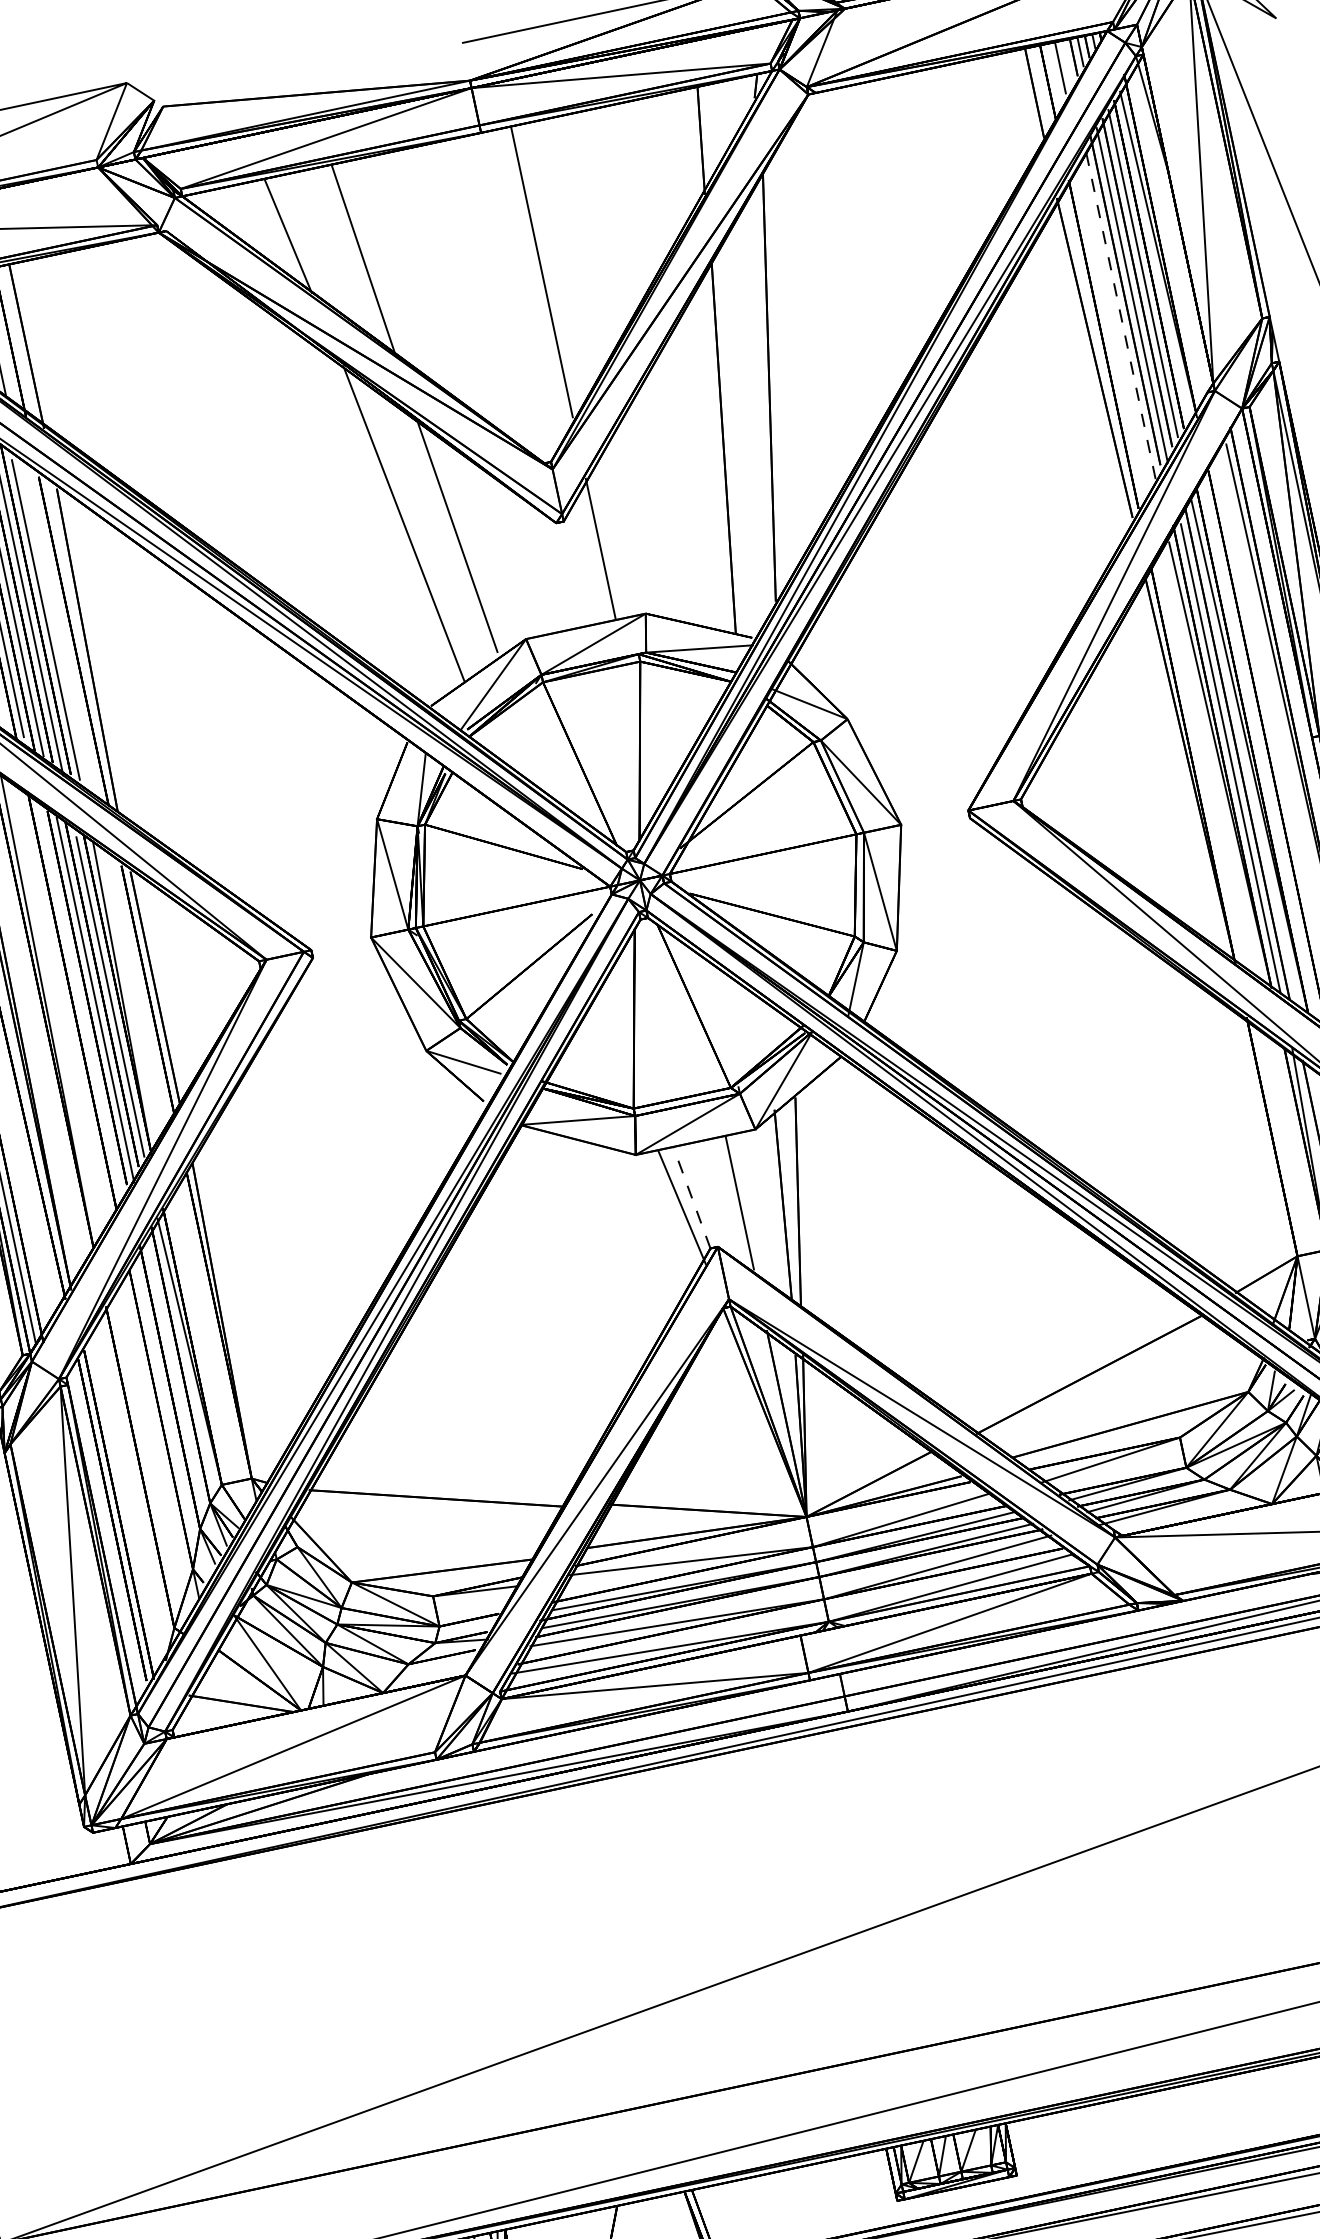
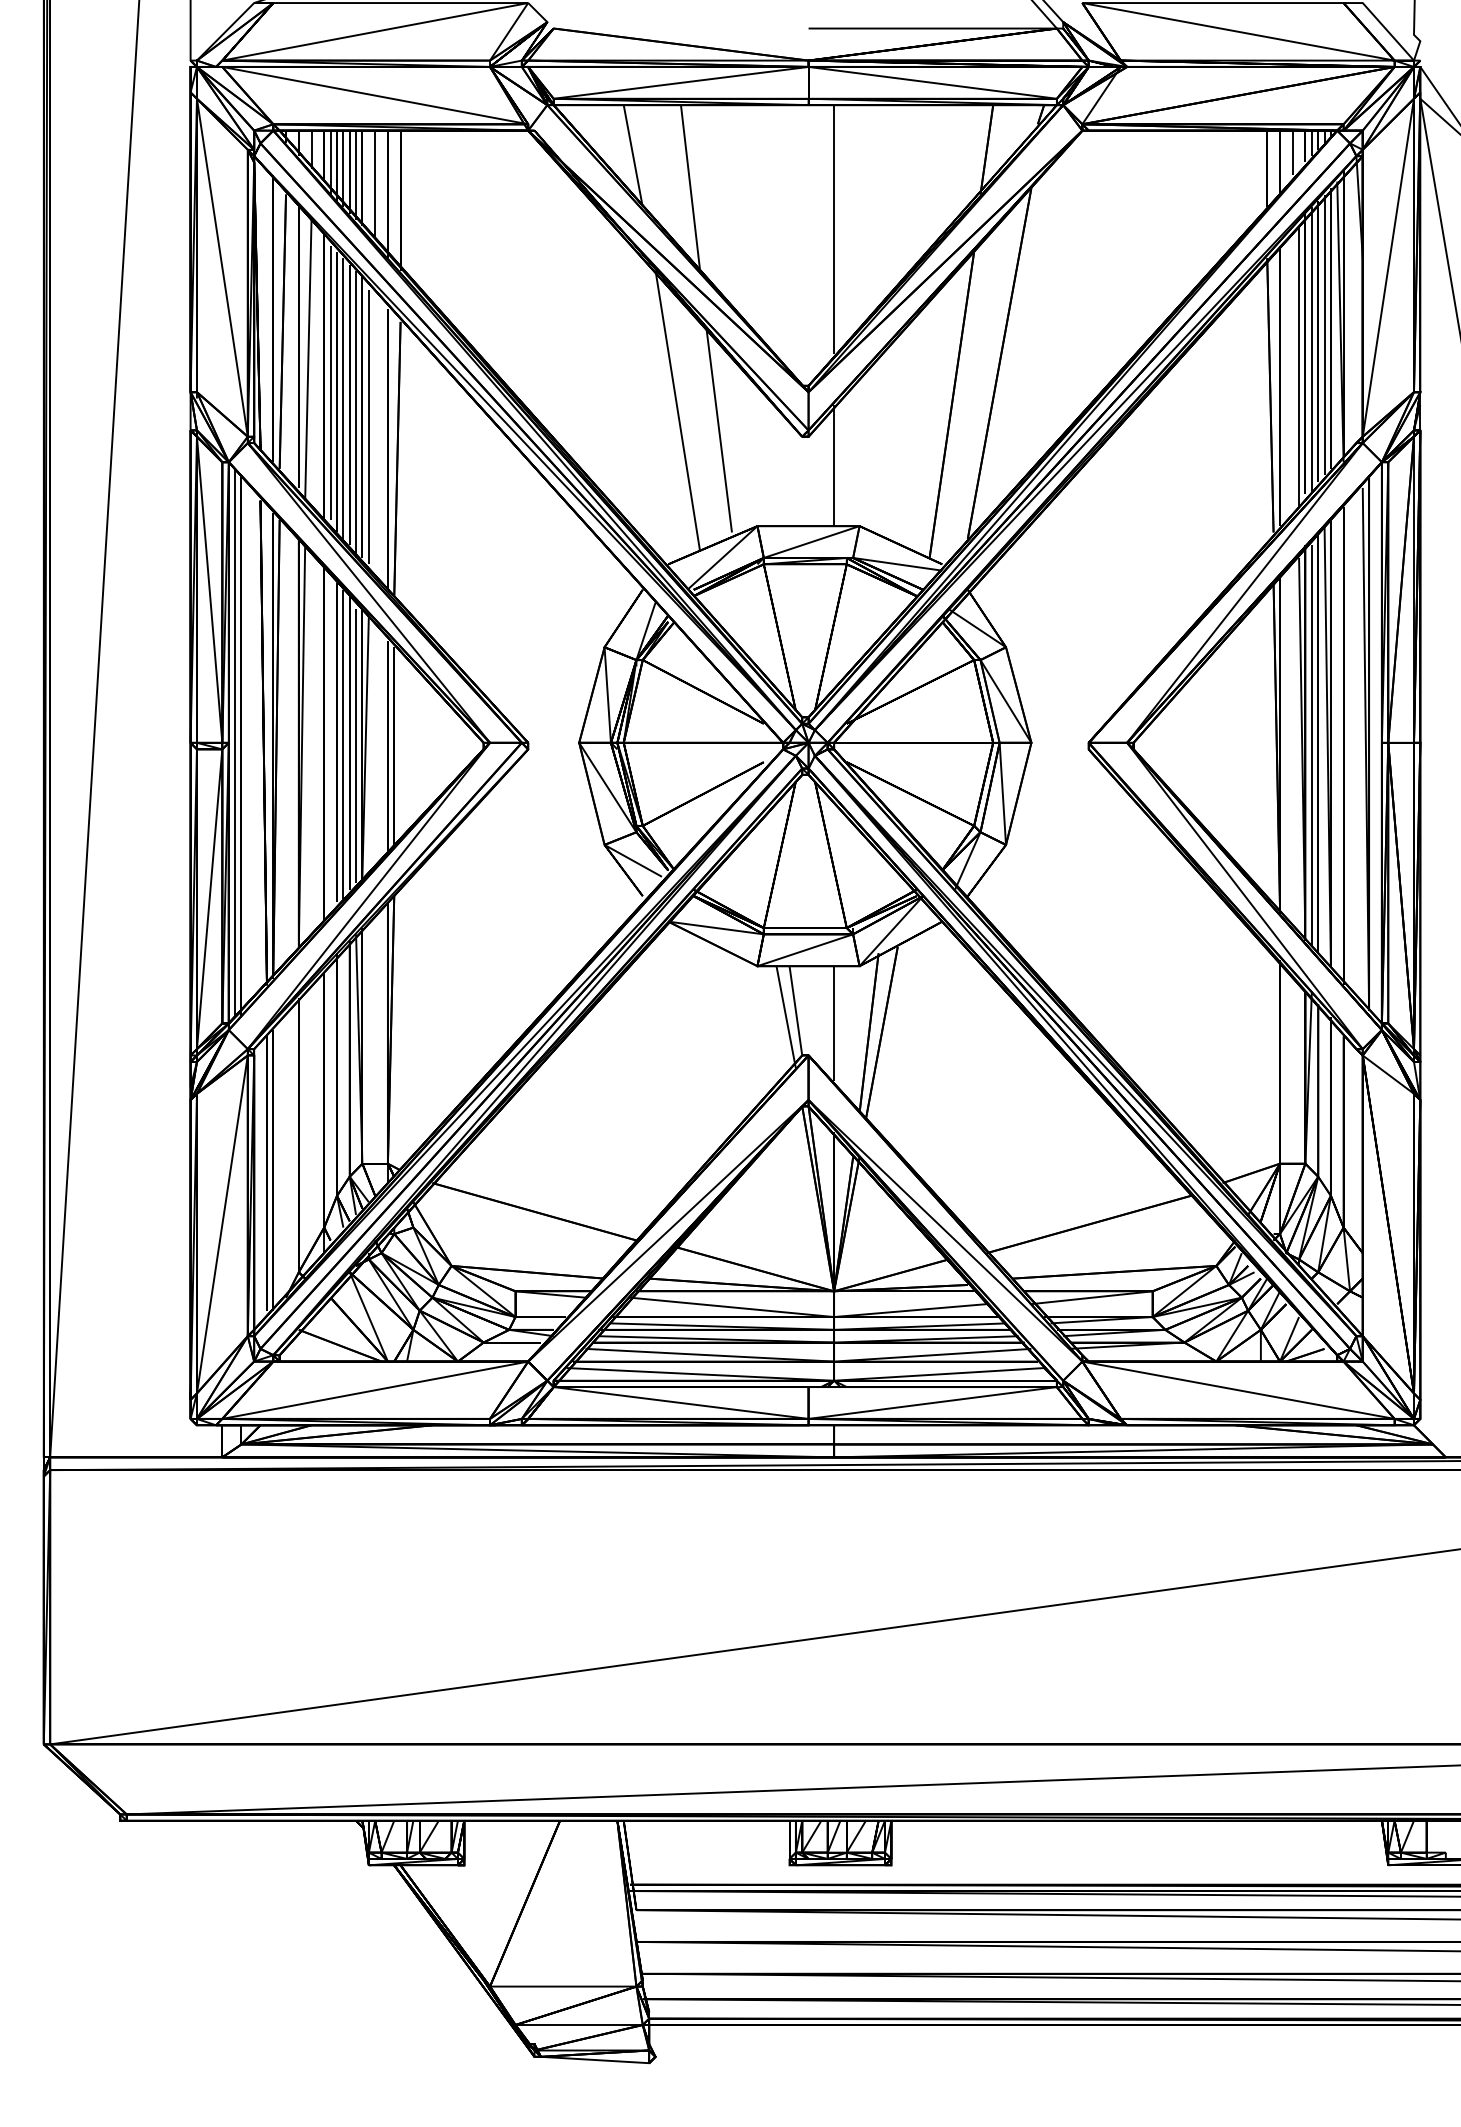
line: (1121, 318) -> (1299, 367), dashed -> solid
line: (691, 1197) -> (795, 1010), dashed -> solid

